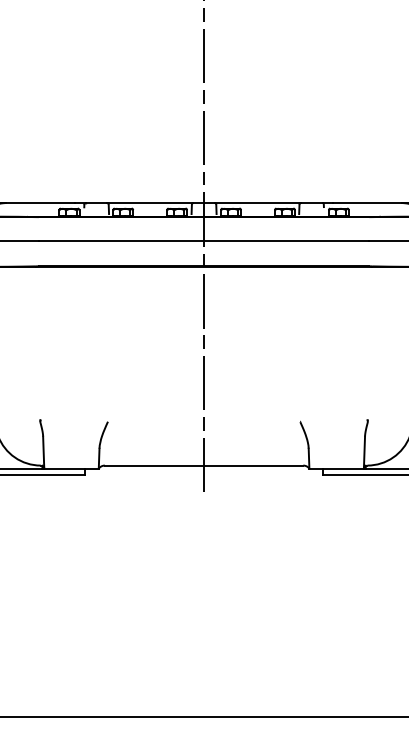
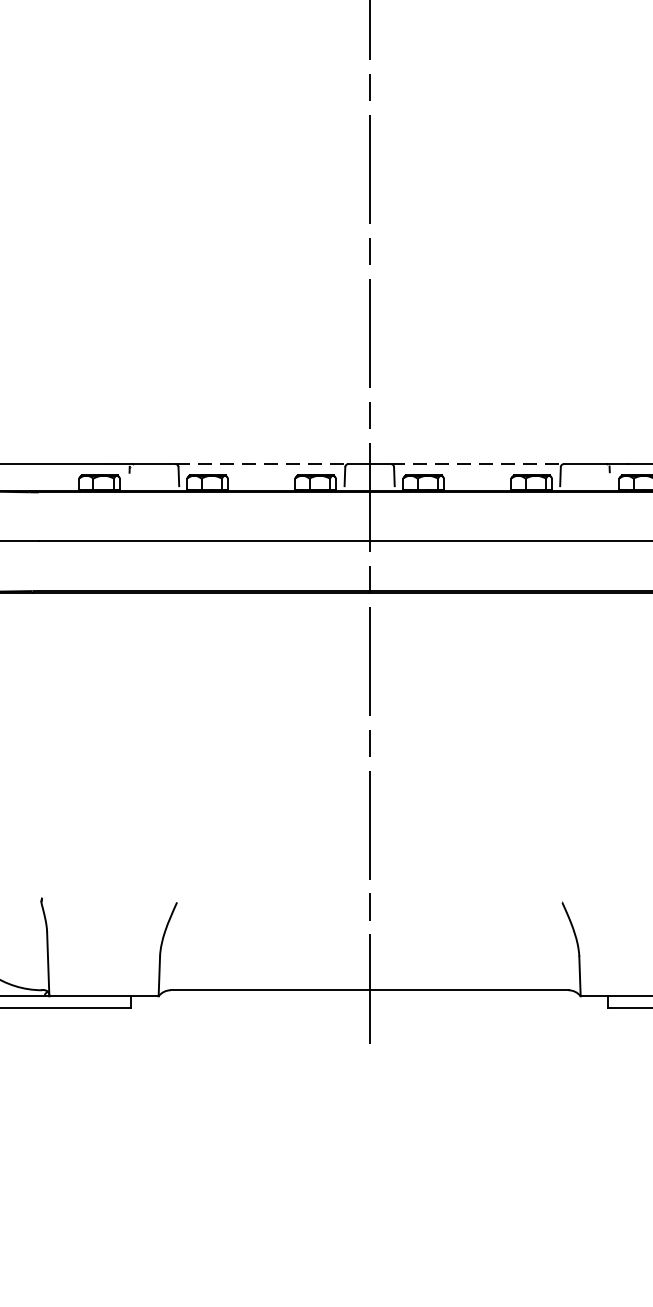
line: (150, 203) -> (262, 465), solid -> dashed
line: (258, 203) -> (478, 465), solid -> dashed

